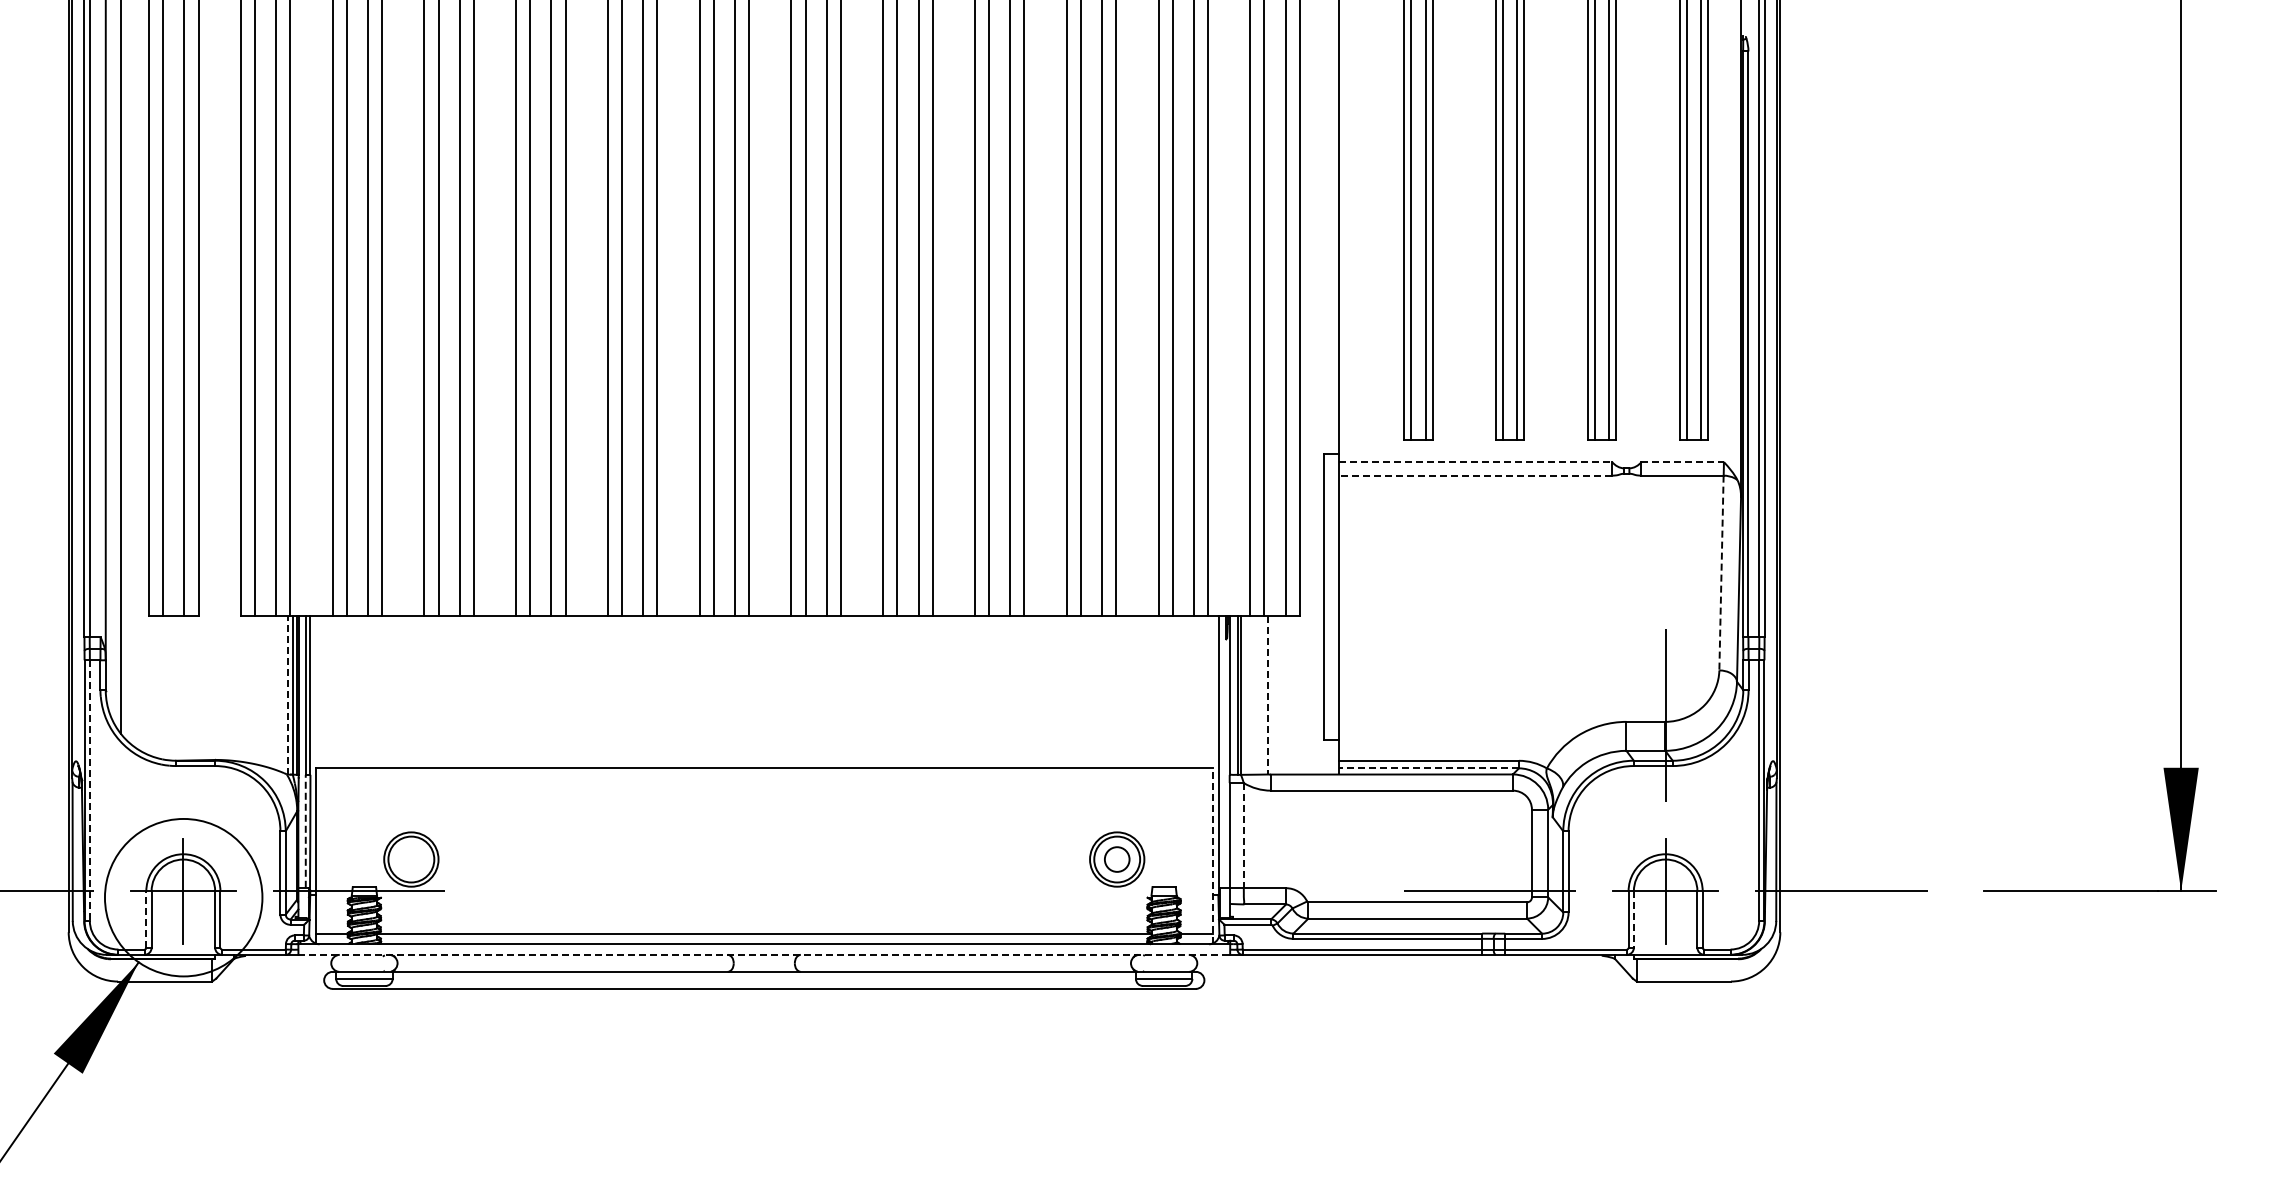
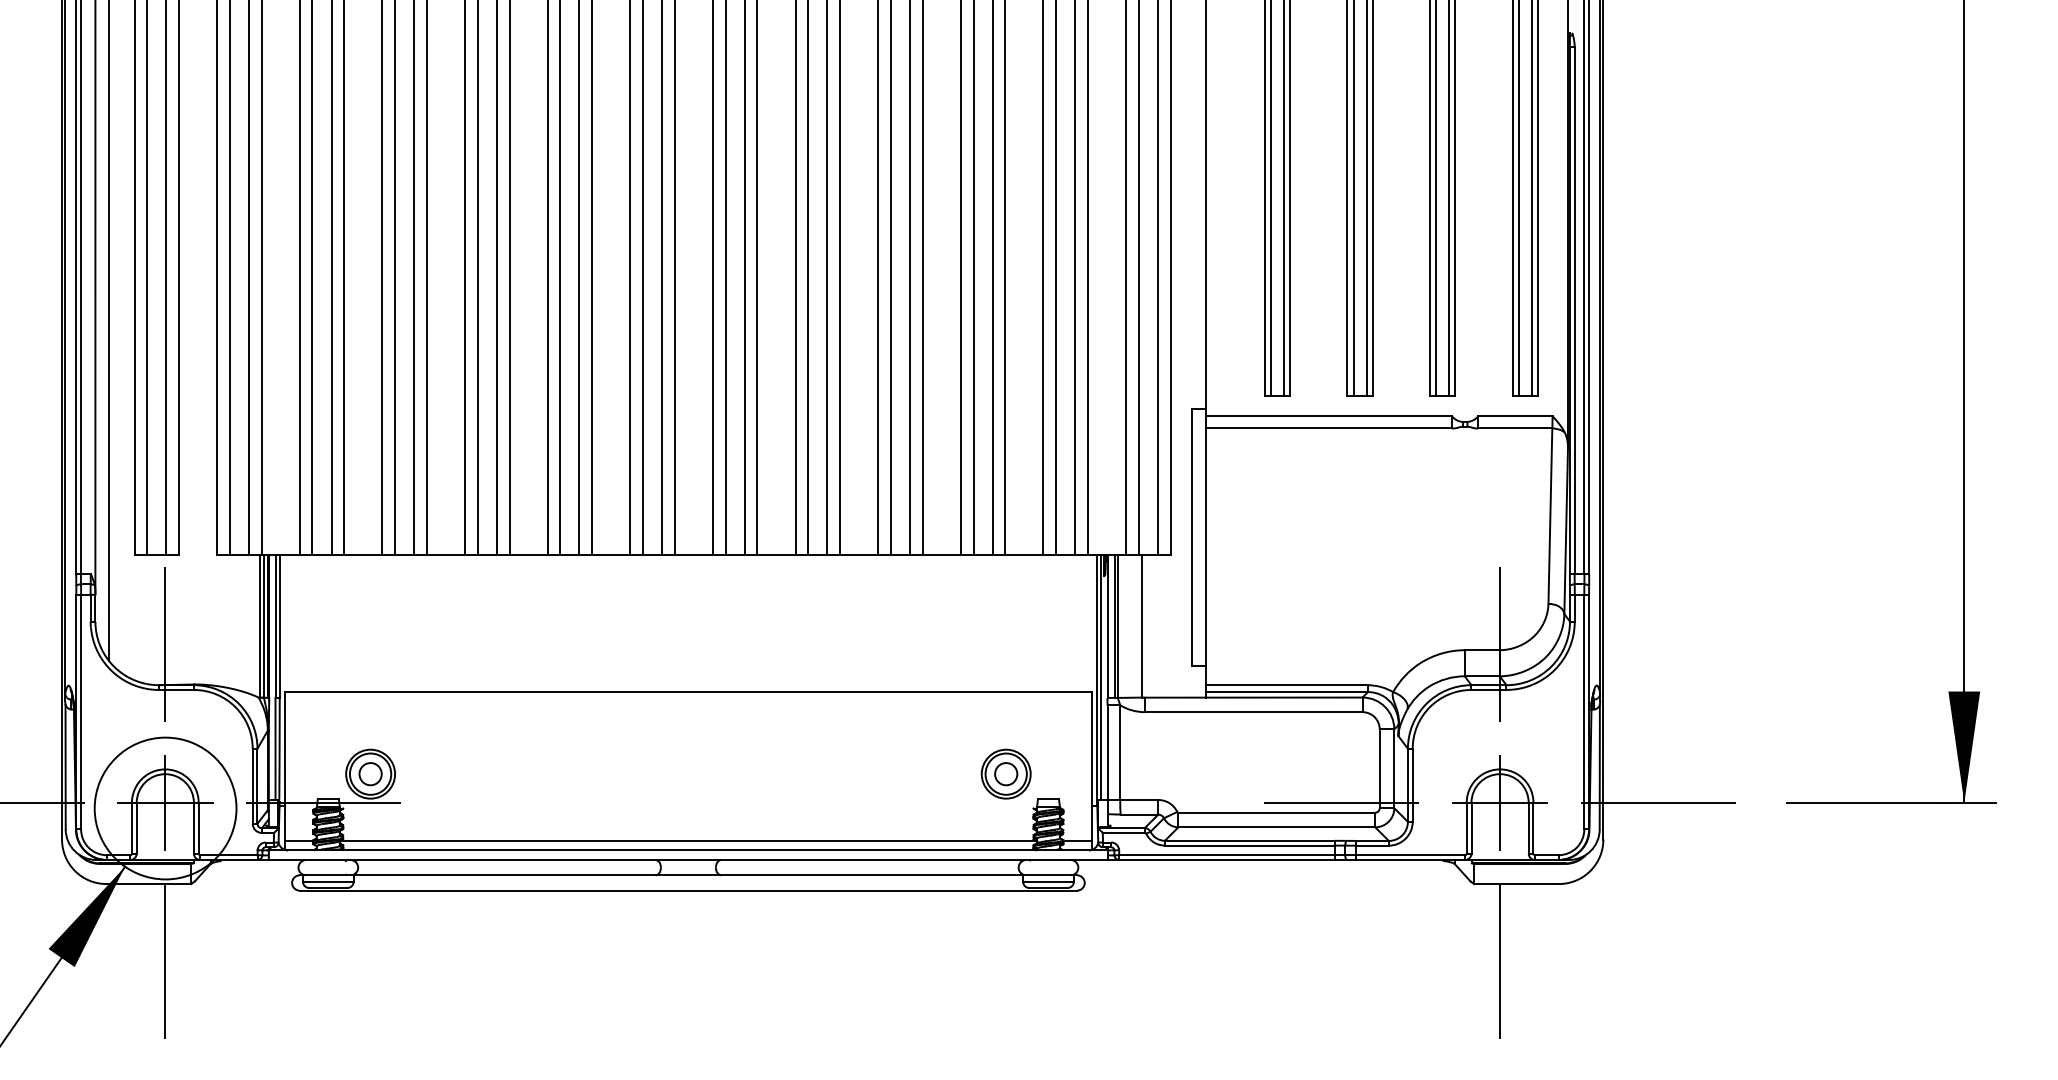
line: (1475, 462) -> (1328, 416), dashed -> solid
line: (1683, 462) -> (1516, 416), dashed -> solid
line: (1475, 475) -> (1328, 428), dashed -> solid
line: (1721, 573) -> (1550, 516), dashed -> solid
line: (288, 695) -> (259, 626), dashed -> solid
line: (1268, 695) -> (1142, 626), dashed -> solid
line: (183, 715) -> (165, 644), added
line: (1222, 751) -> (1101, 676), added
line: (1428, 768) -> (1286, 692), dashed -> solid
line: (89, 791) -> (80, 712), dashed -> solid
line: (305, 830) -> (275, 748), dashed -> solid
line: (1243, 835) -> (1119, 752), dashed -> solid
line: (1212, 855) -> (1092, 770), dashed -> solid
circle: (411, 859) -> (370, 774), added
line: (146, 919) -> (132, 828), dashed -> solid
line: (1633, 920) -> (1471, 829), dashed -> solid
line: (764, 954) -> (688, 859), dashed -> solid
line: (183, 1066) -> (165, 960), added
line: (1665, 1066) -> (1499, 960), added

